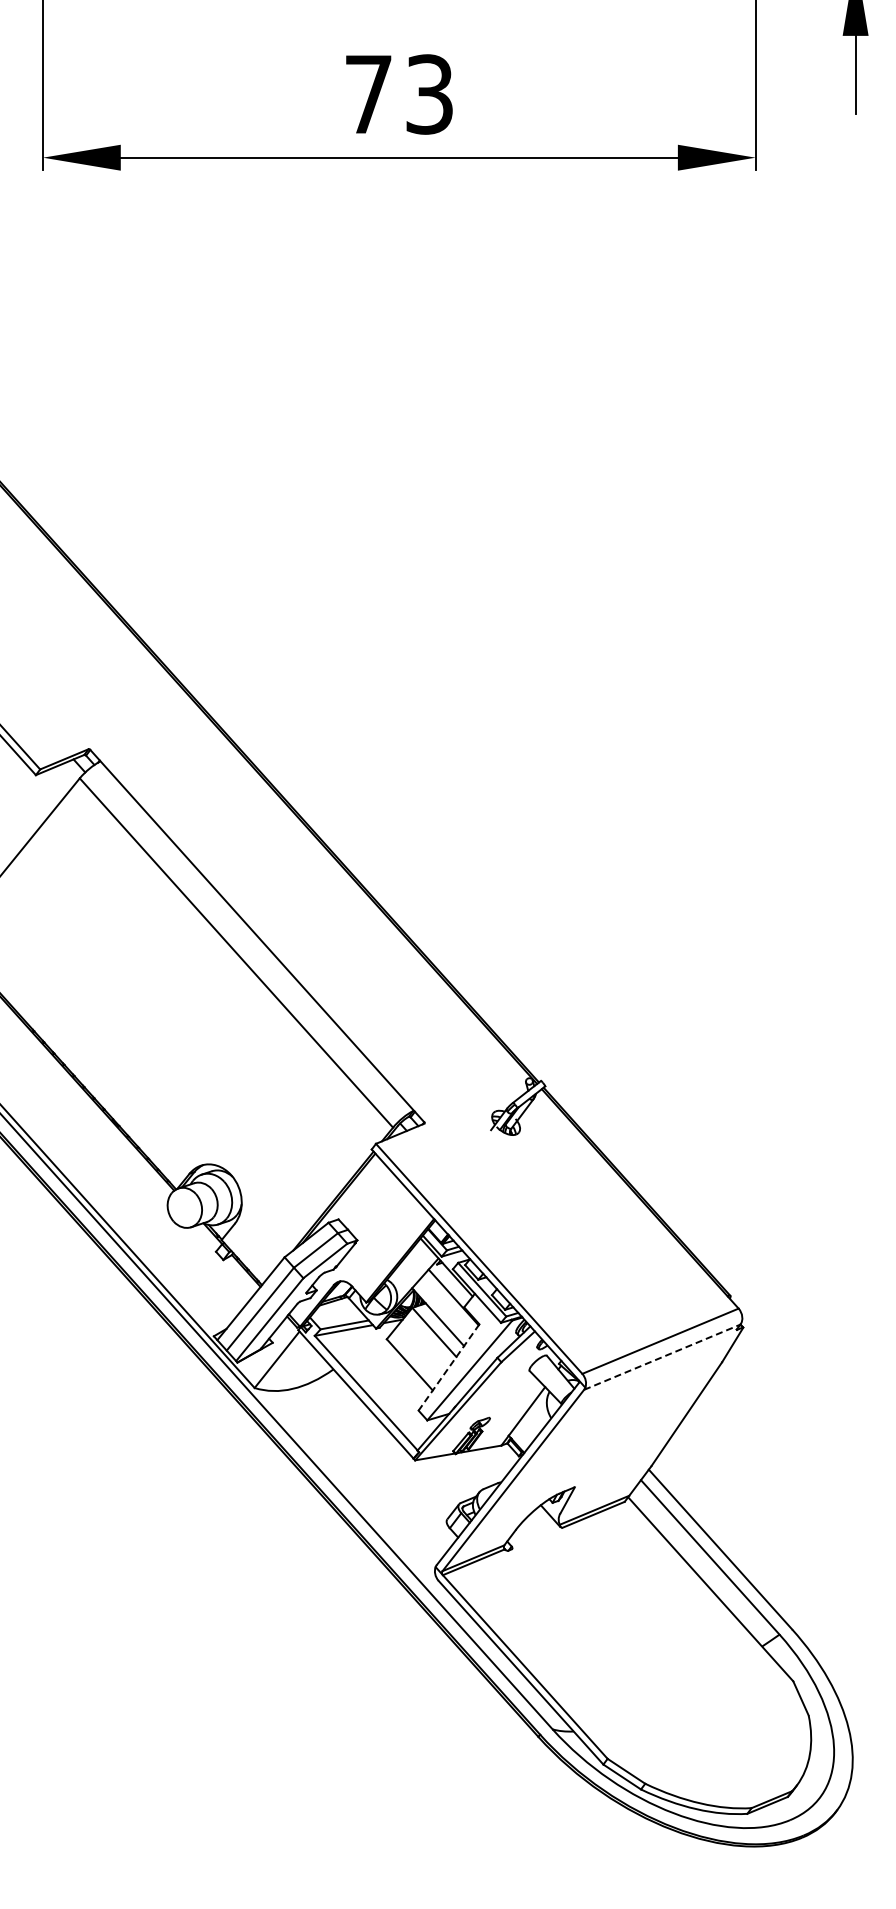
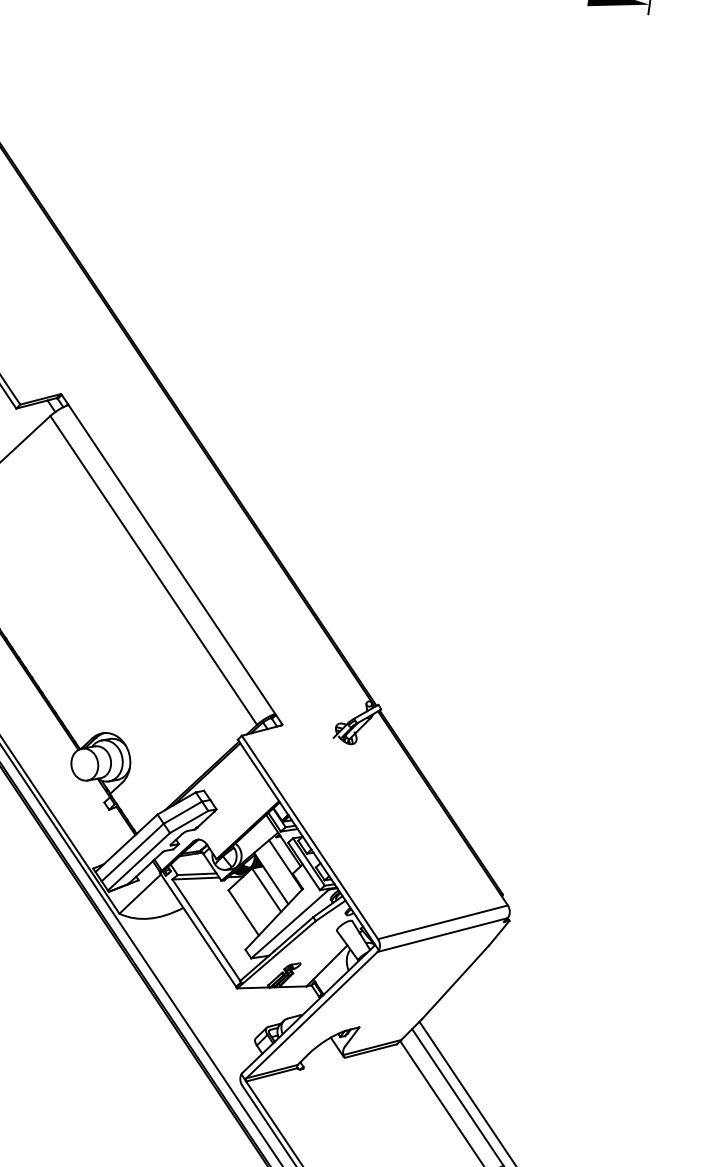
line: (662, 1357) -> (442, 935), dashed -> solid
line: (449, 1367) -> (274, 919), dashed -> solid

